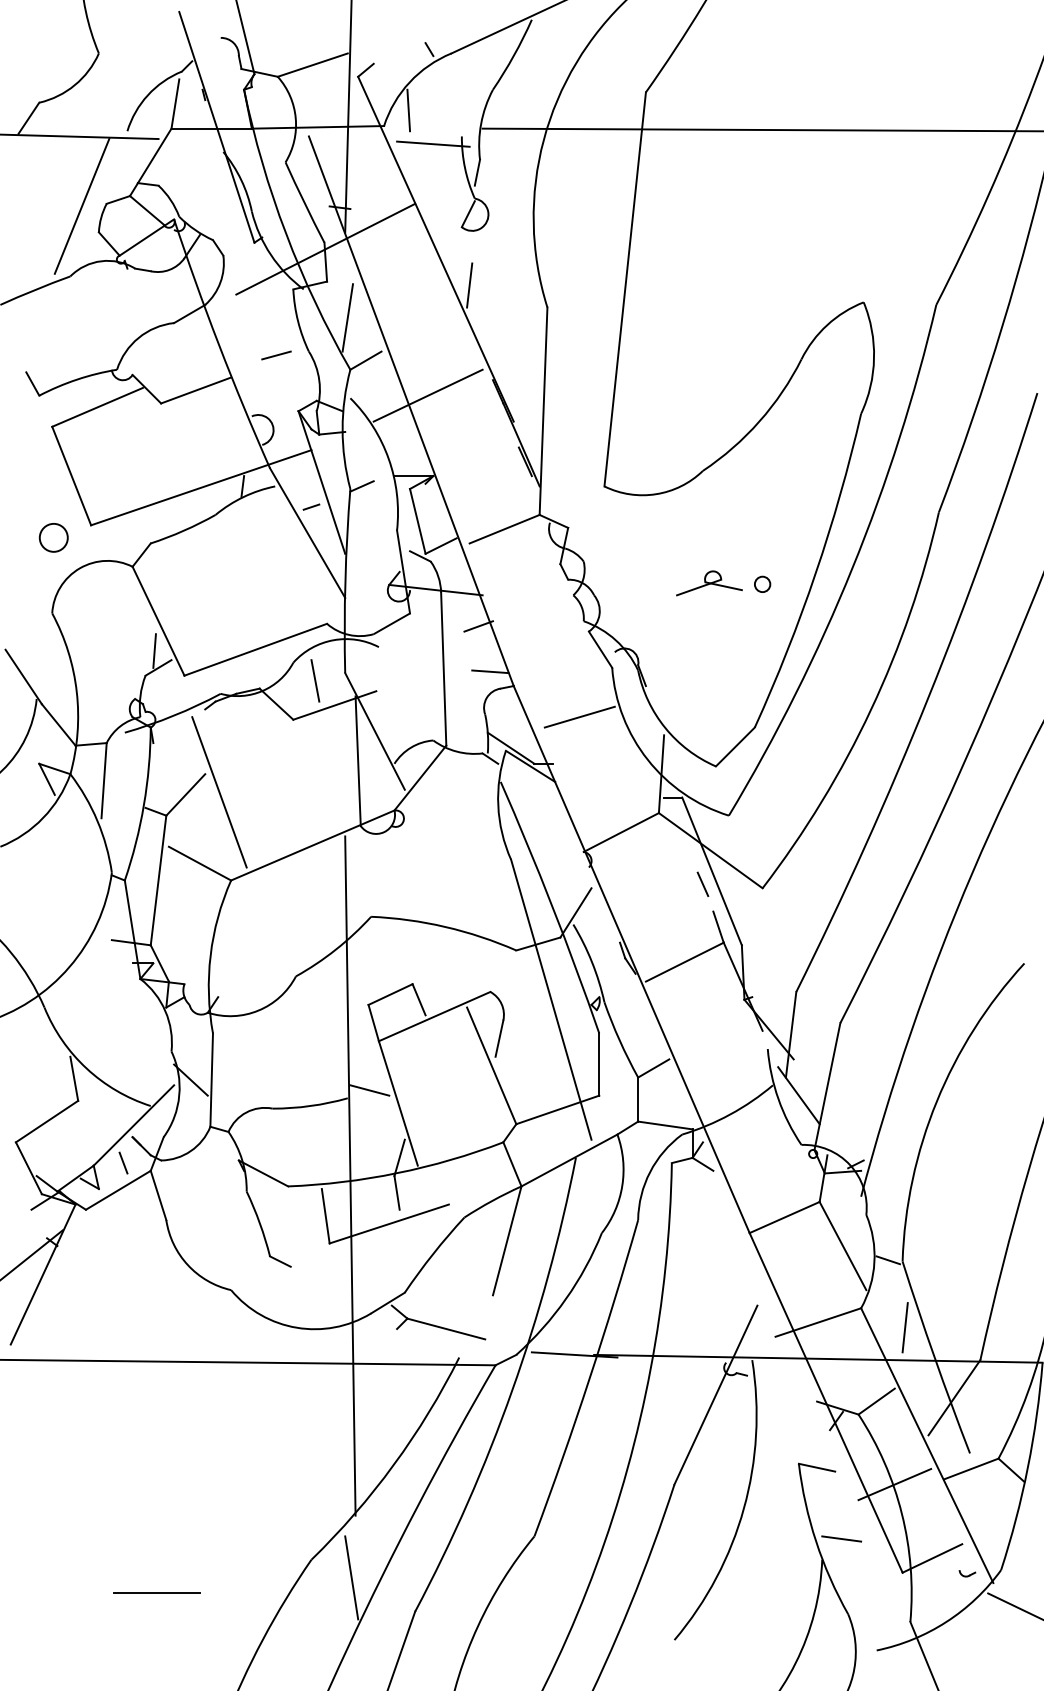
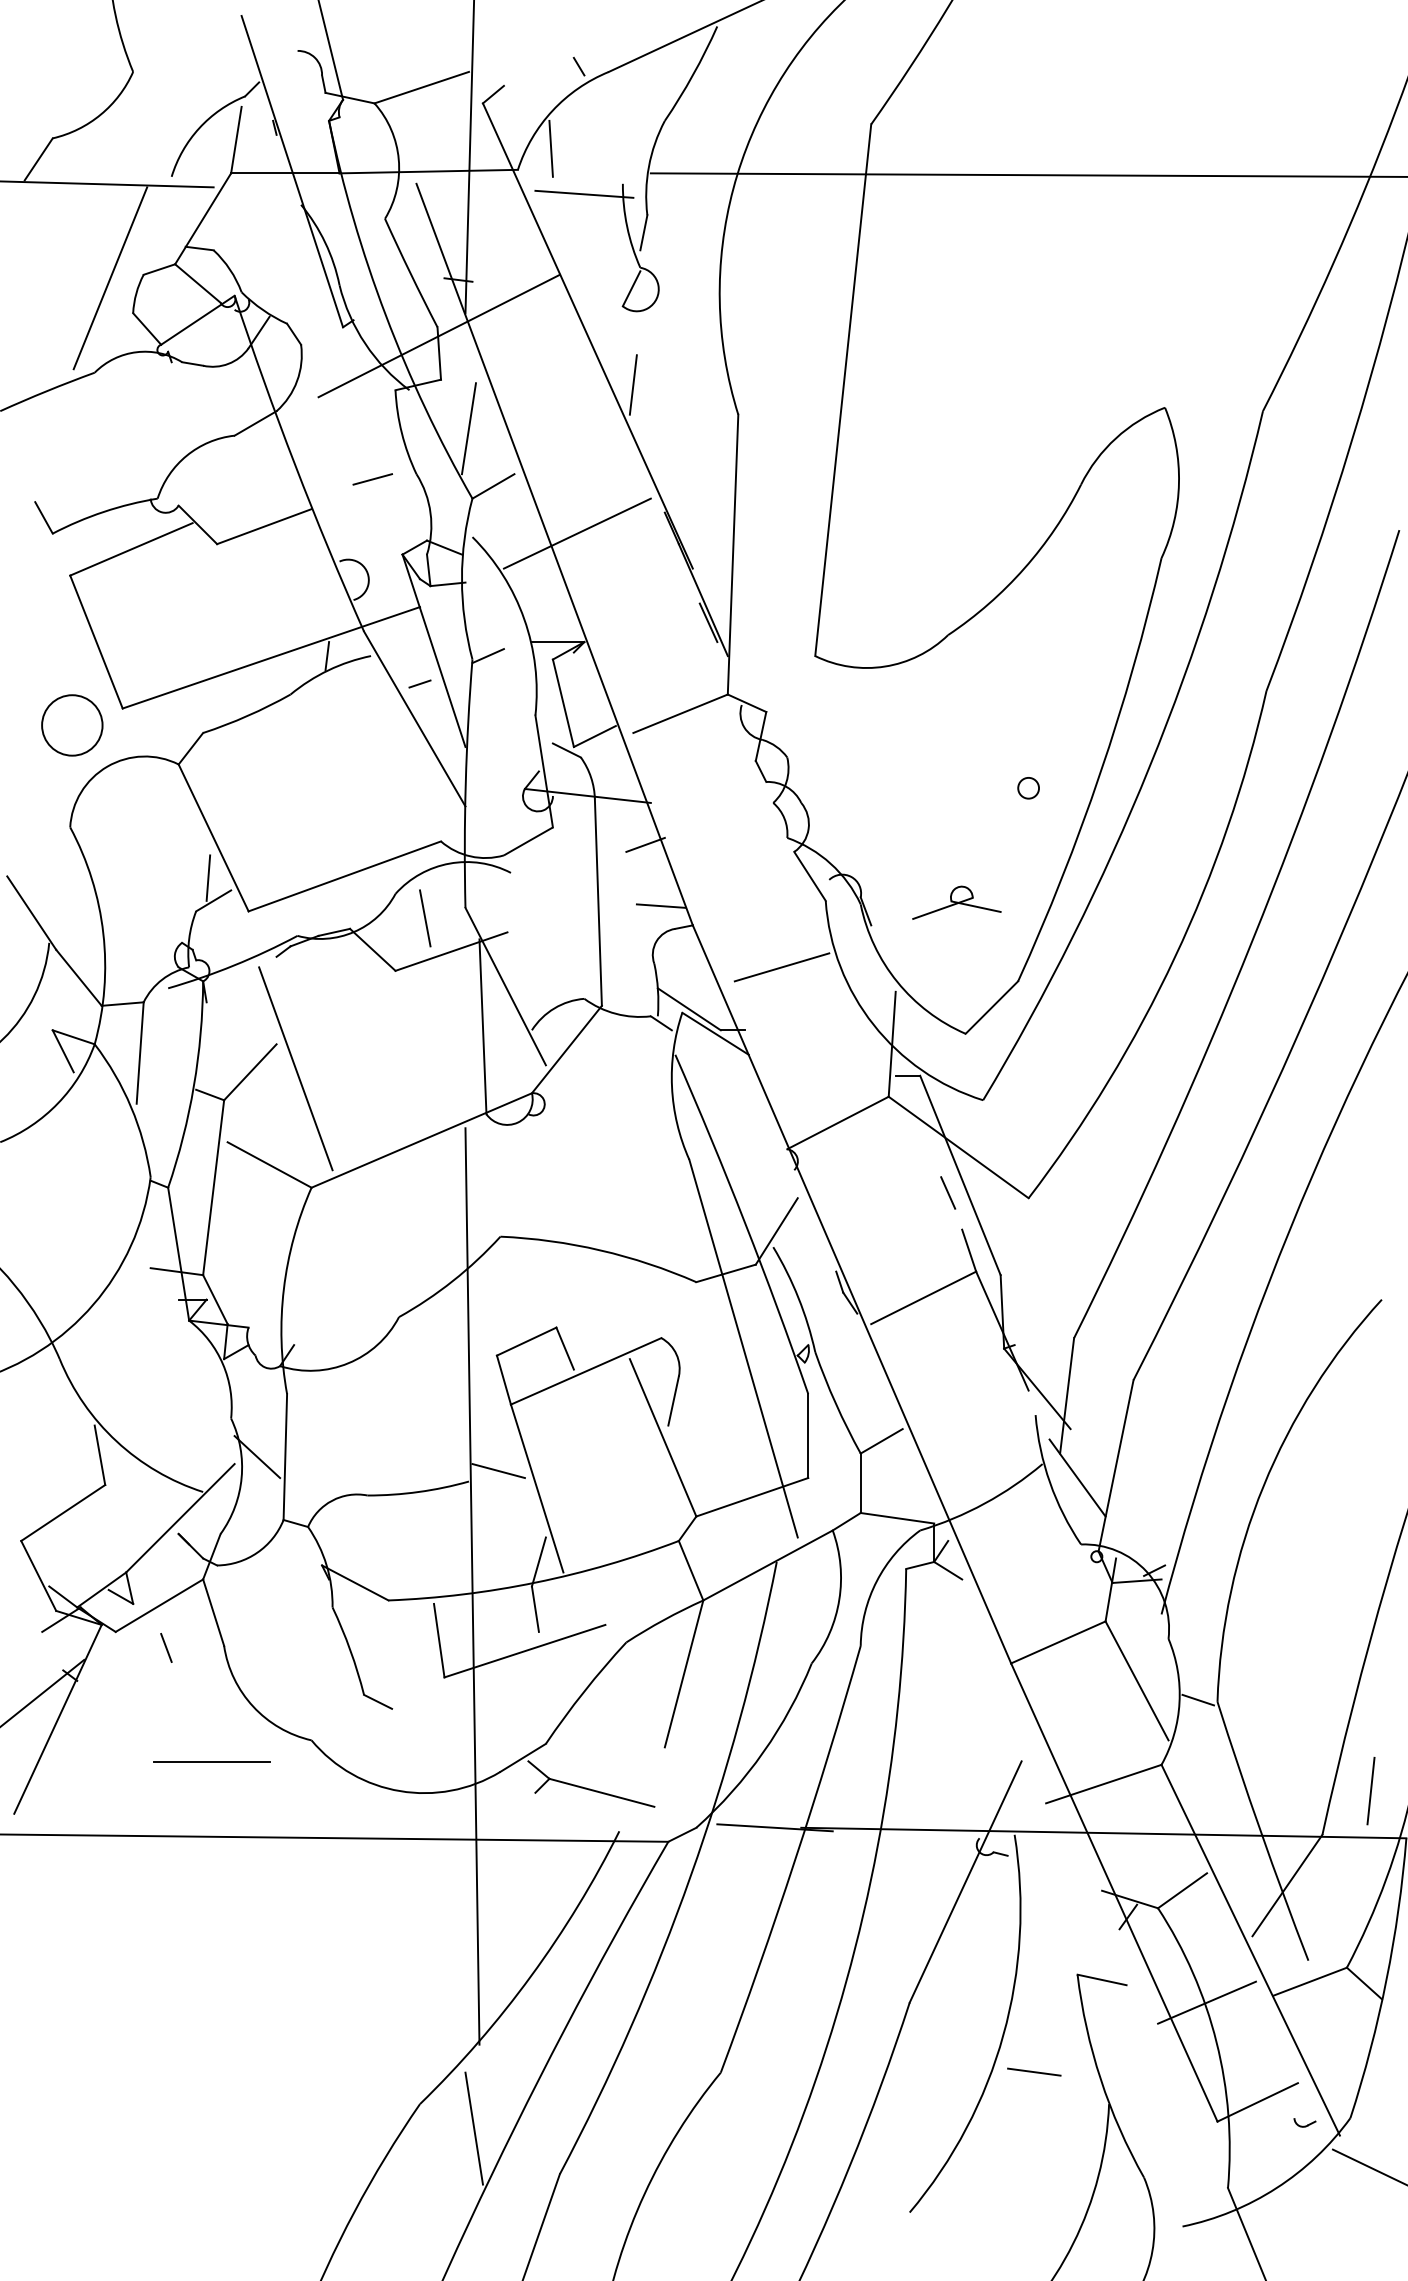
circle: (53, 537) -> (72, 725), size x1.6
part: (709, 583) -> (956, 902), moved
line: (123, 1162) -> (166, 1647), moved
line: (904, 1328) -> (1370, 1791), moved
line: (841, 1538) -> (1034, 2071), moved
line: (156, 1593) -> (211, 1761), moved

